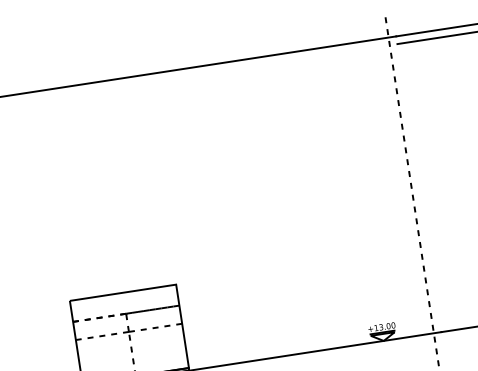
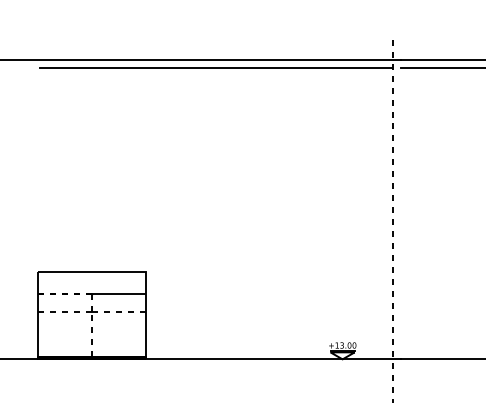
line: (215, 72) -> (216, 68), added

